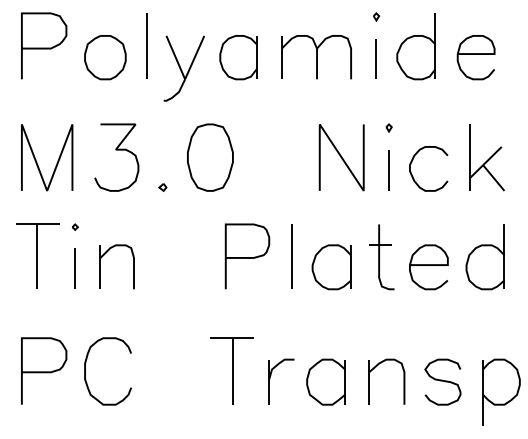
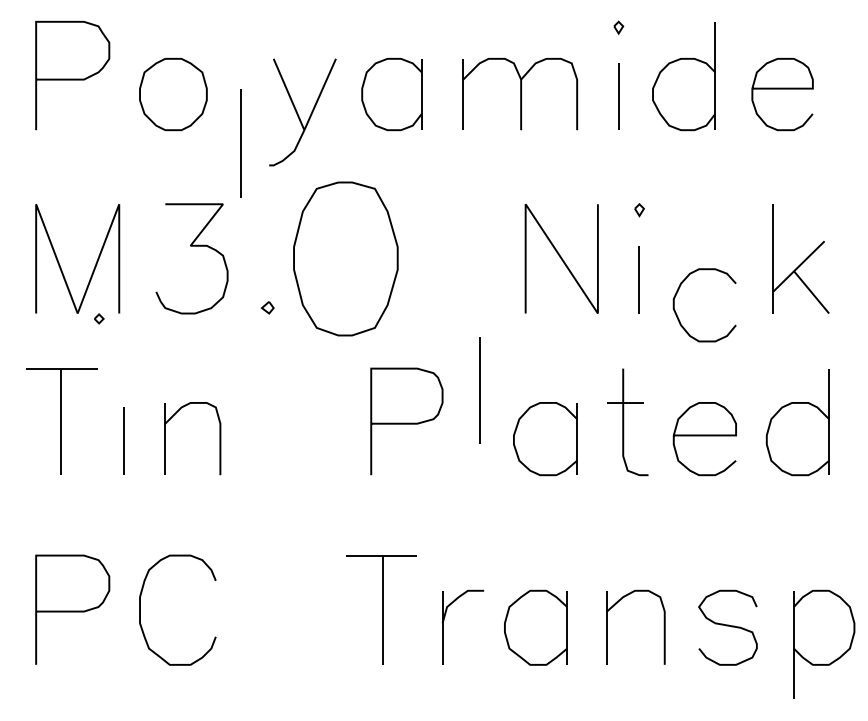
line: (146, 45) -> (240, 141), moved
part: (210, 157) -> (346, 258), size x1.4
curve: (413, 160) -> (679, 291), moved
part: (75, 226) -> (99, 317), moved
line: (291, 256) -> (479, 390), moved

